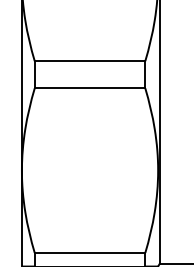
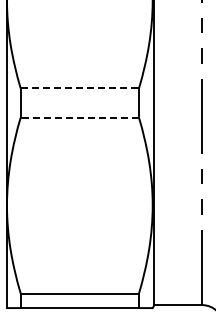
line: (90, 61) -> (80, 88), solid -> dashed
line: (89, 88) -> (79, 117), solid -> dashed

